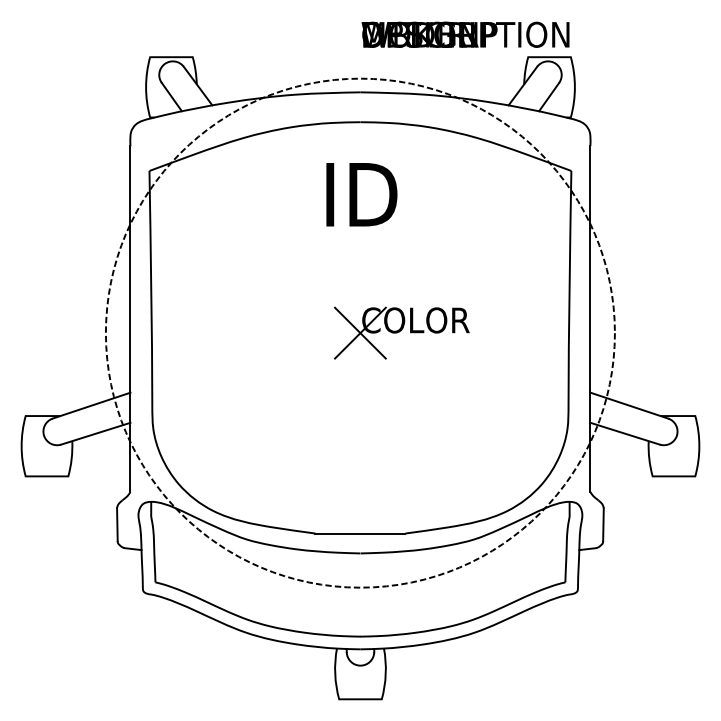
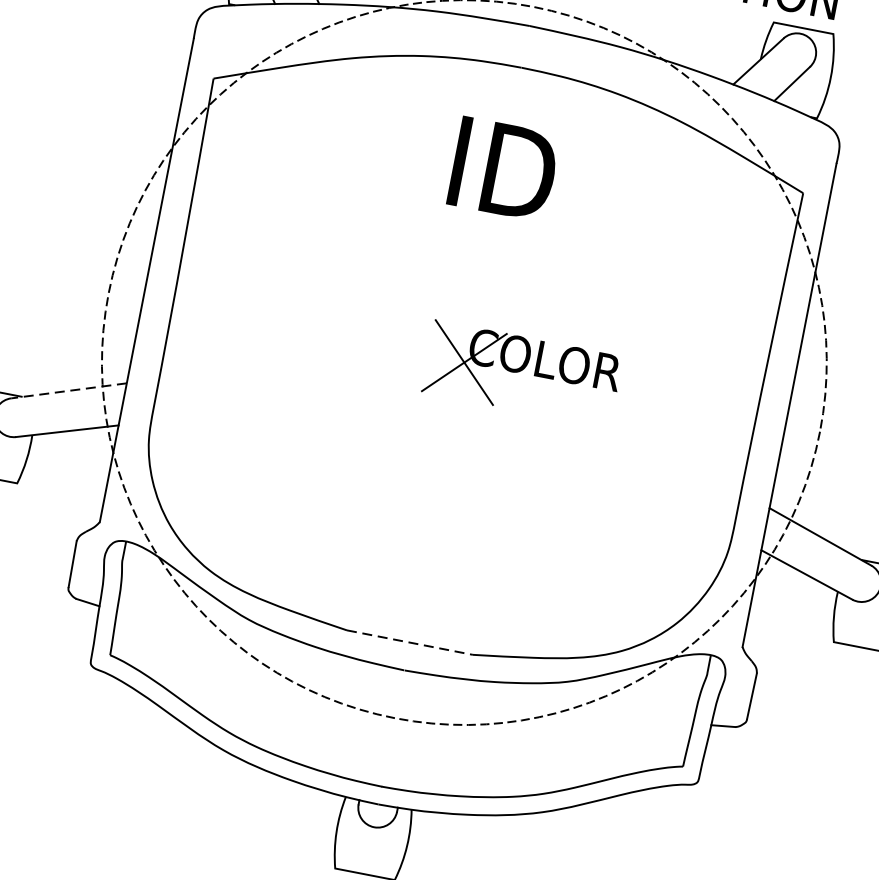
line: (91, 405) -> (68, 390), solid -> dashed
line: (360, 533) -> (410, 642), solid -> dashed

